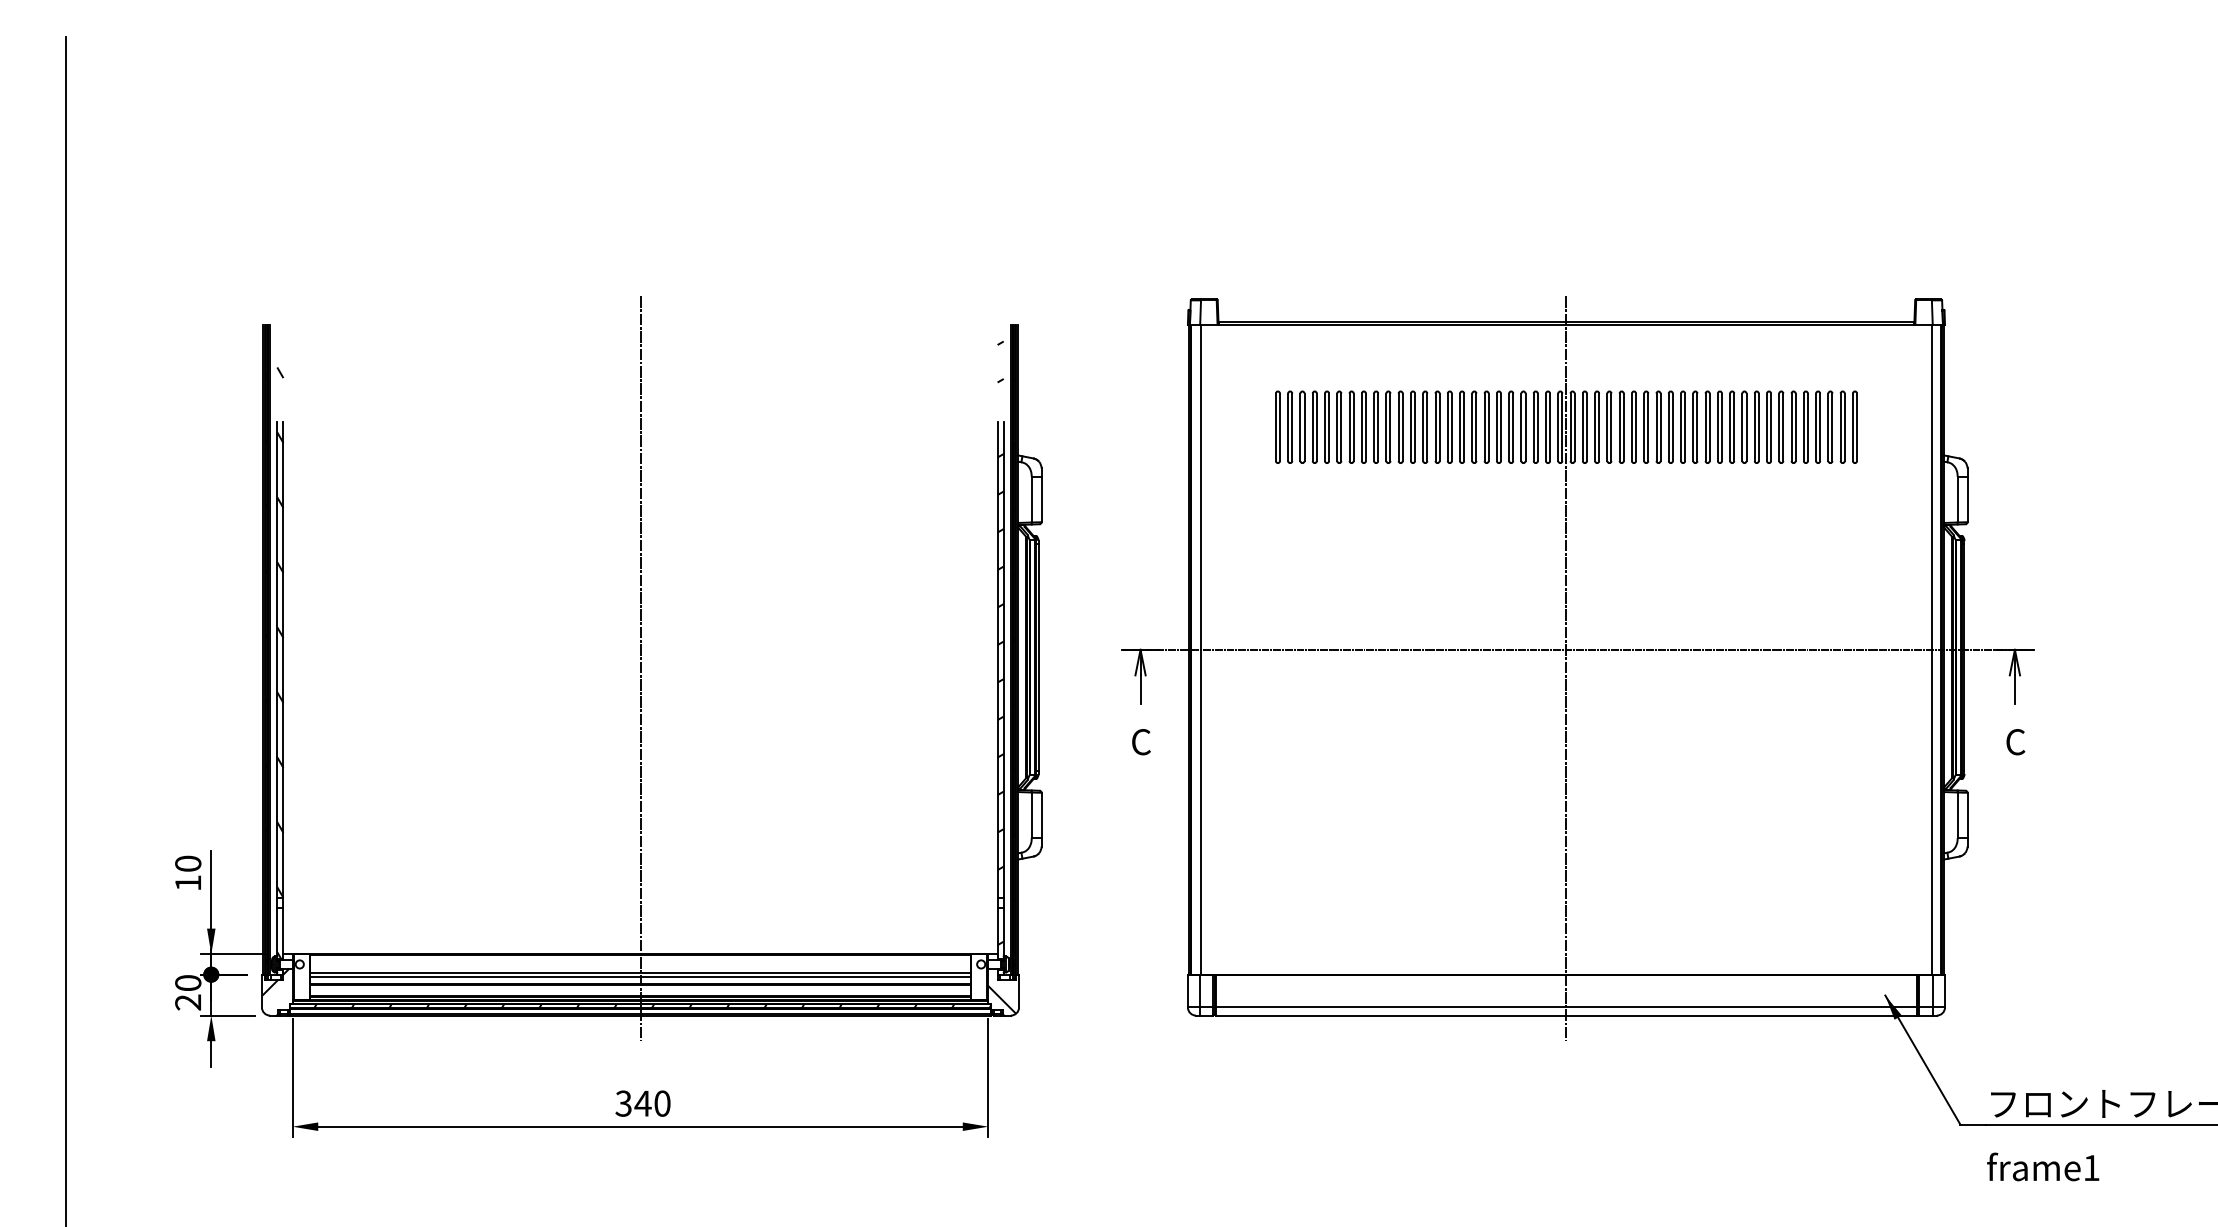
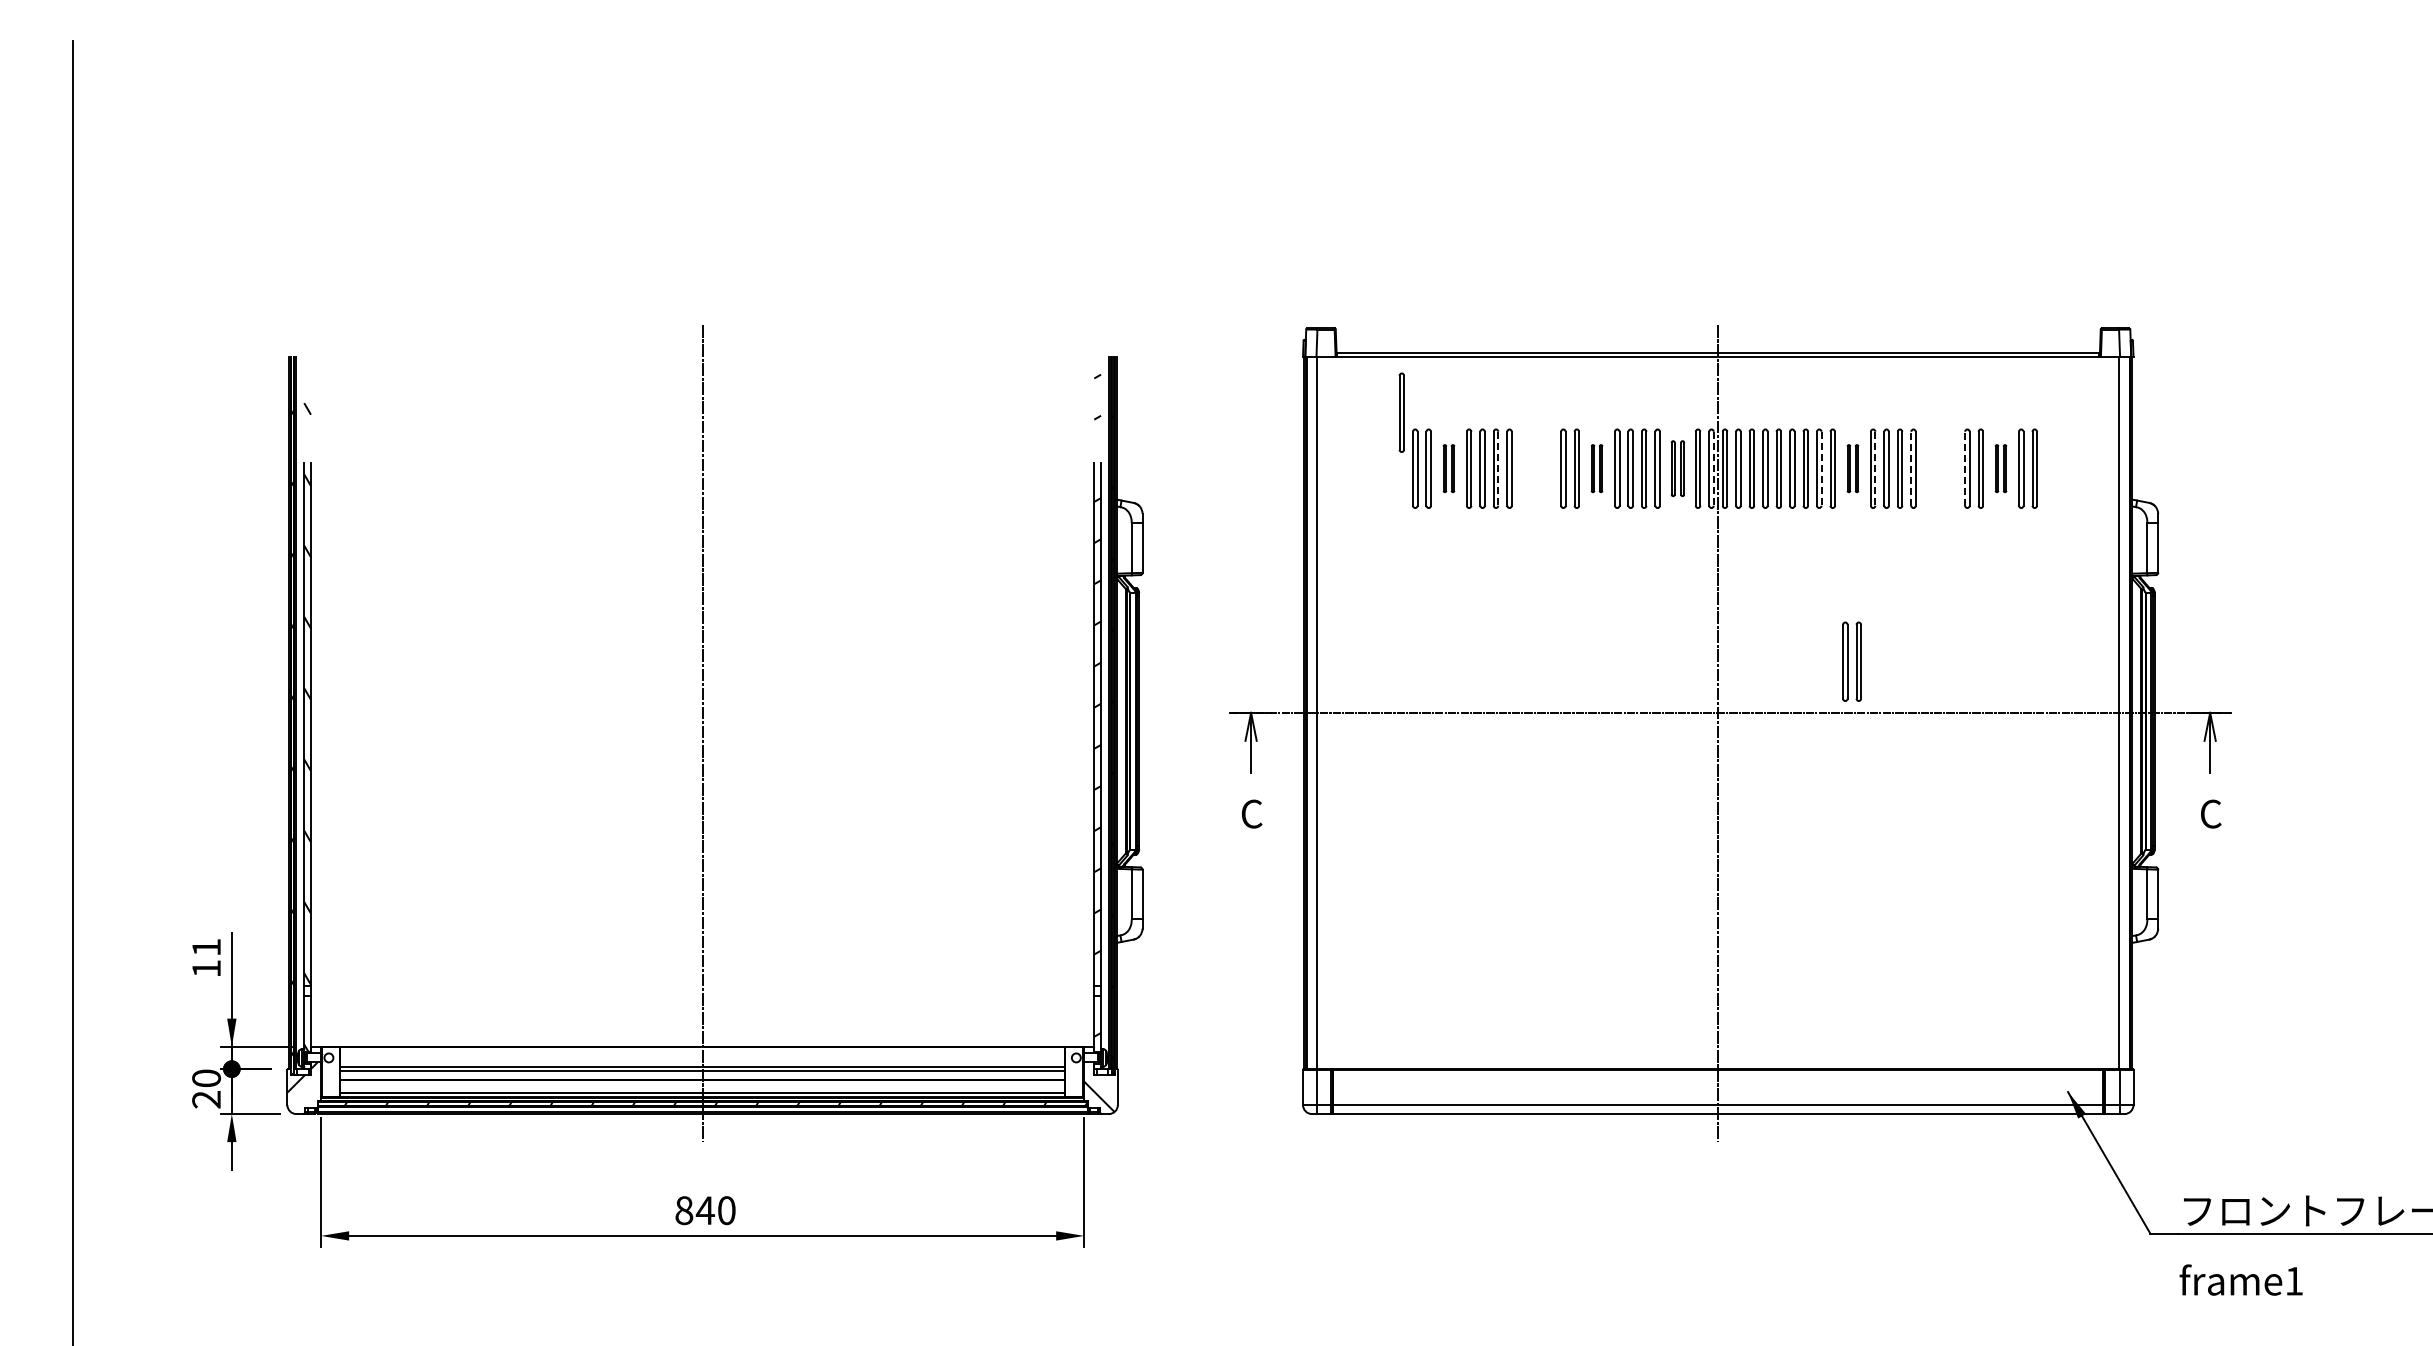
part: (1277, 427) -> (1401, 412), moved
part: (1320, 427) -> (1448, 468), size x0.6
line: (1366, 427) -> (1498, 469), solid -> dashed
part: (1400, 427) -> (1536, 468), removed
part: (1455, 427) -> (1596, 468), size x0.6
part: (1529, 427) -> (1677, 468), size x0.7
line: (1562, 427) -> (1713, 469), solid -> dashed
line: (1660, 427) -> (1821, 469), solid -> dashed
part: (1688, 427) -> (1852, 468), size x0.6
line: (1709, 427) -> (1875, 469), solid -> dashed
line: (1742, 427) -> (1911, 468), solid -> dashed
part: (1769, 427) -> (1940, 468), removed
line: (1791, 427) -> (1965, 468), solid -> dashed
part: (1823, 427) -> (2000, 468), size x0.6
part: (1687, 603) -> (1851, 661), added
text: (188, 863) -> (206, 947), 10 -> 11
text: (623, 1103) -> (684, 1210), 340 -> 840

